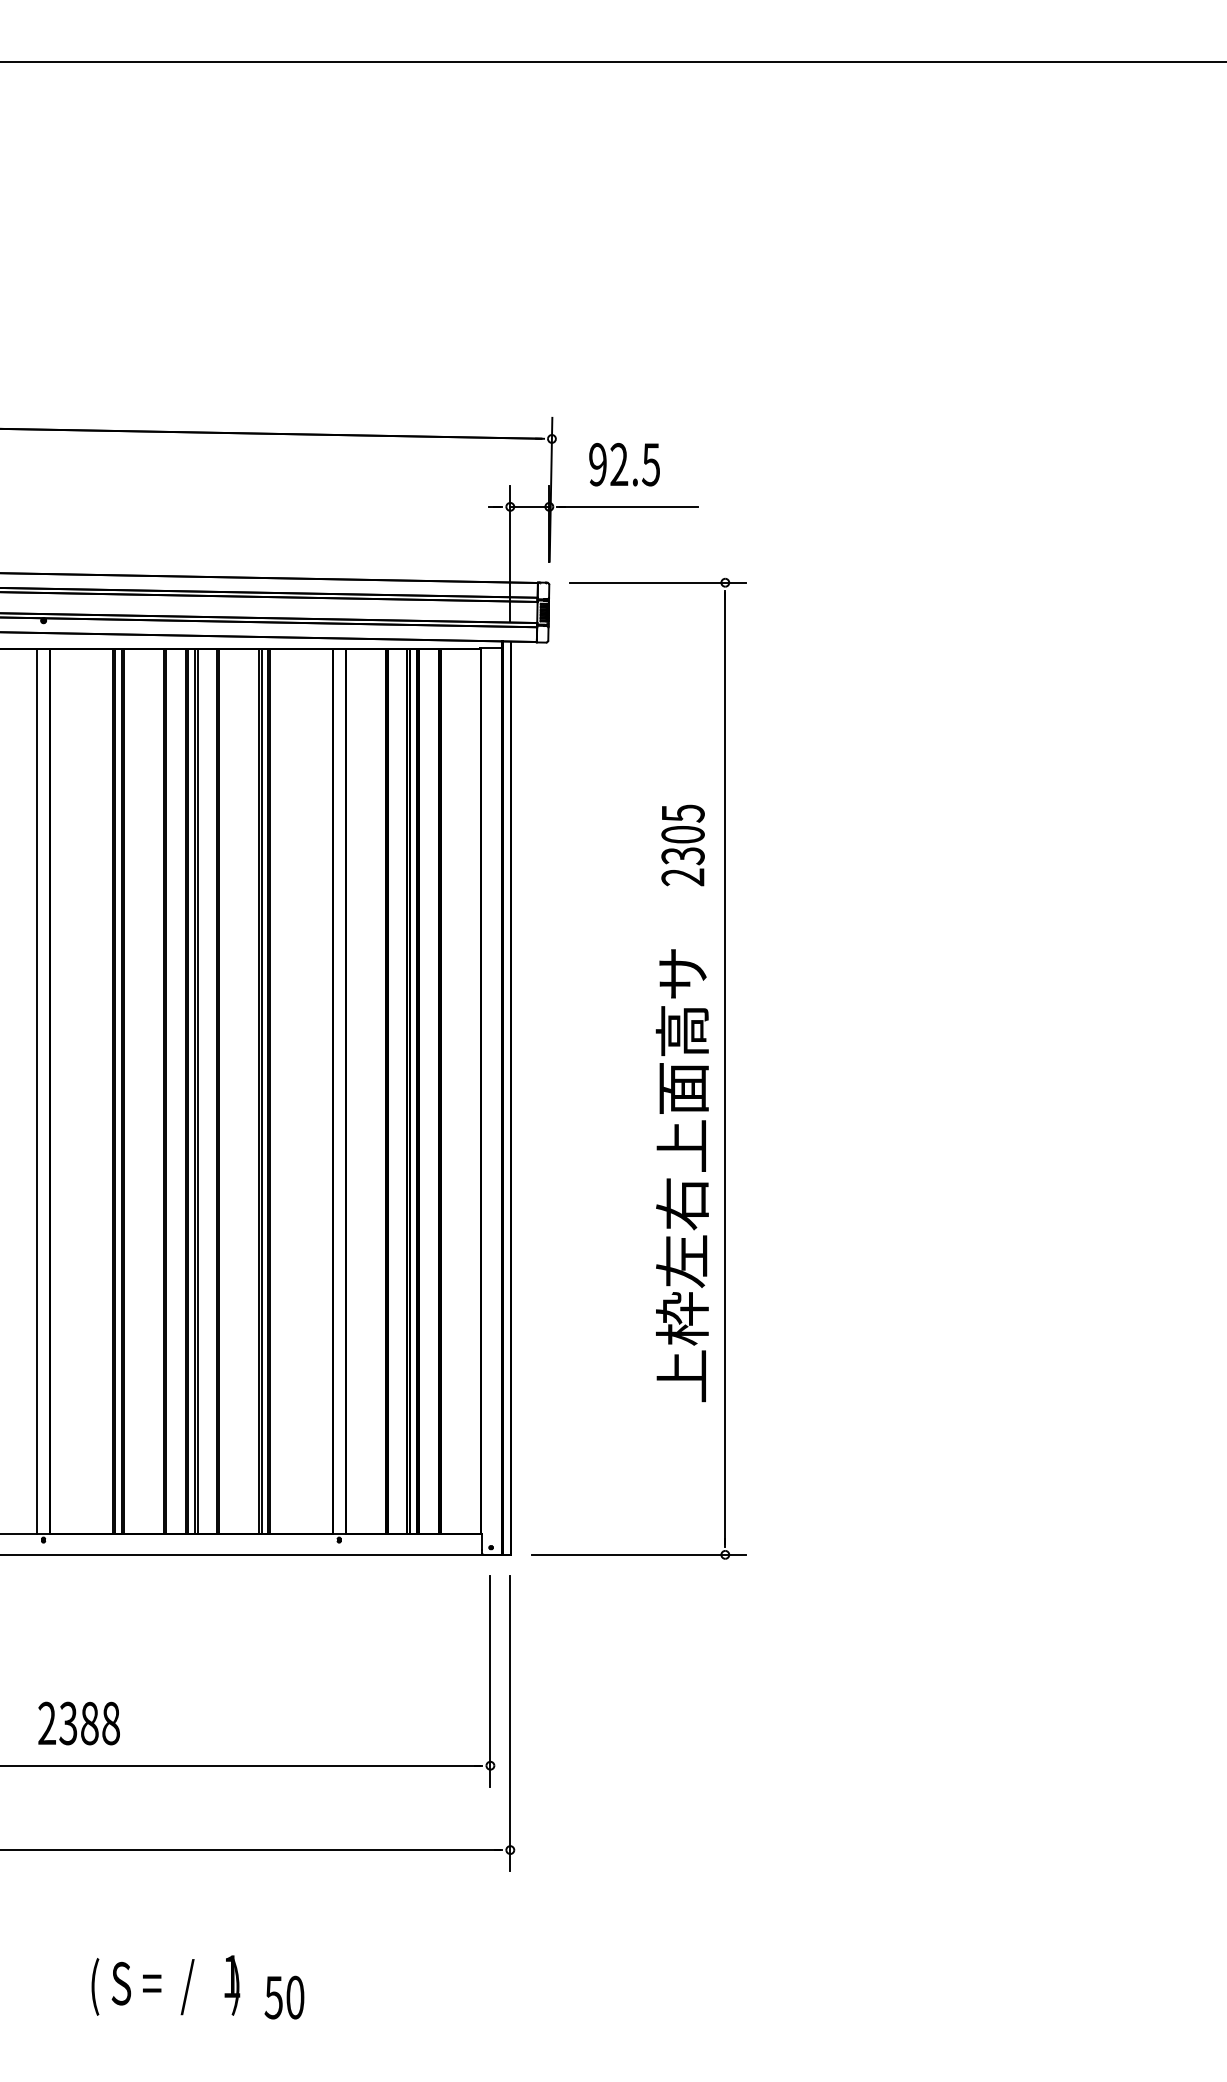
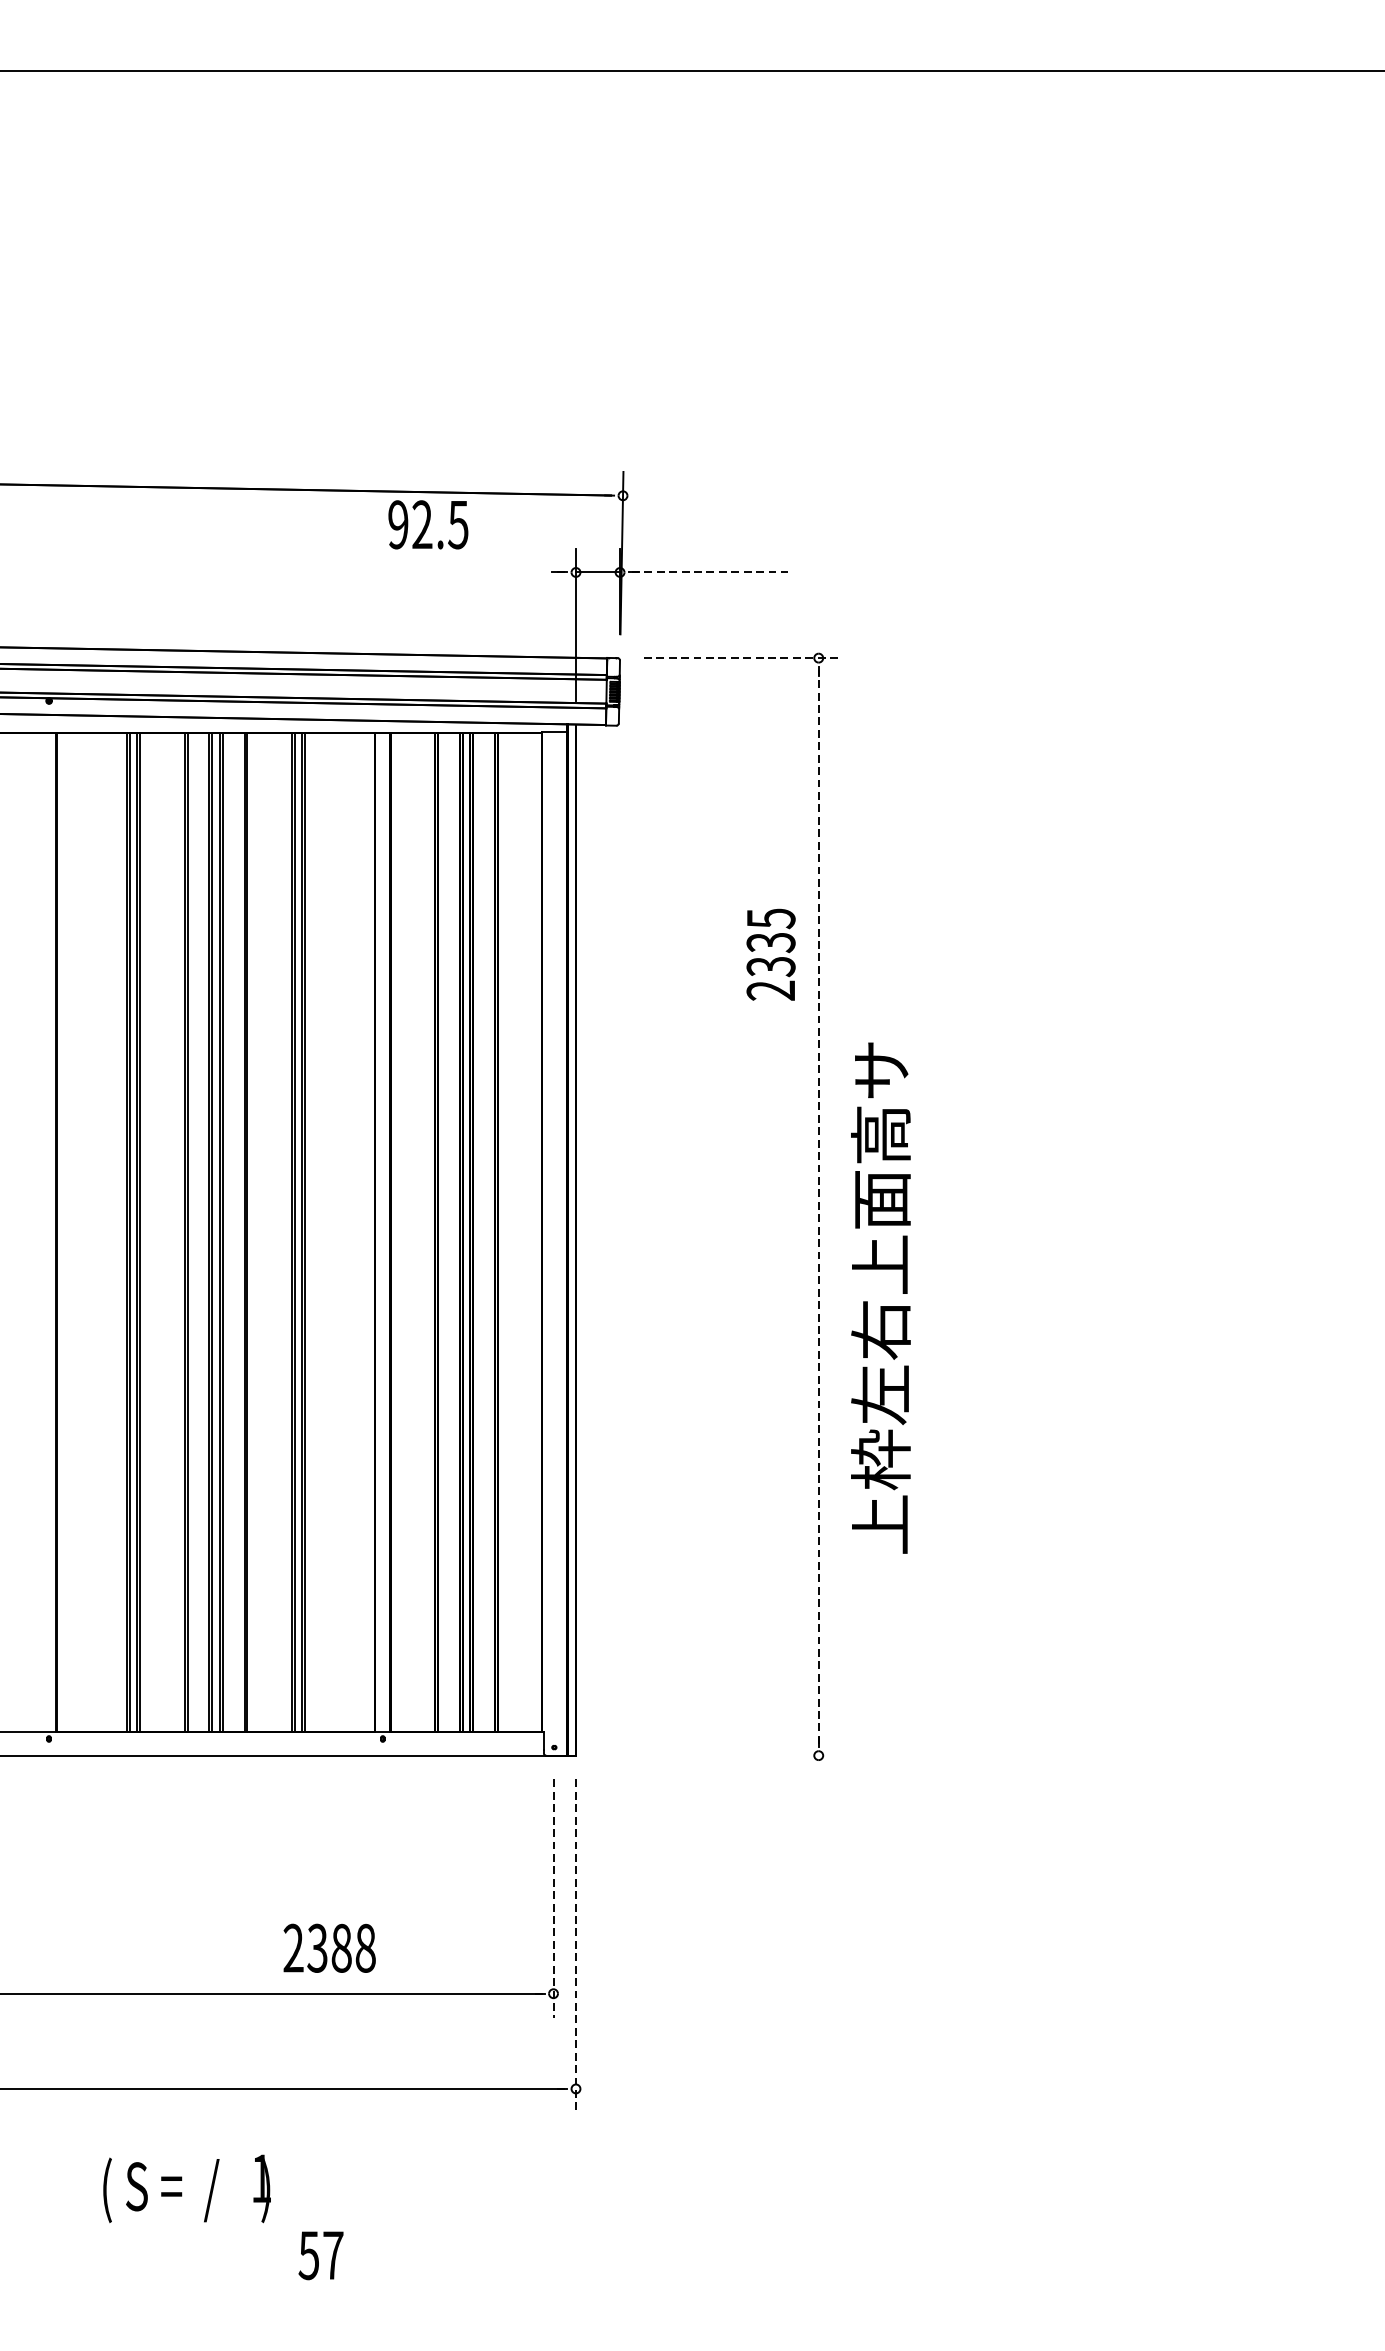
text: (624, 464) -> (428, 524), moved
line: (629, 506) -> (710, 572), solid -> dashed
line: (658, 582) -> (743, 657), solid -> dashed
text: (682, 834) -> (770, 942), 2305 -> 2335
line: (725, 1068) -> (818, 1206), solid -> dashed
line: (37, 1091) -> (42, 1232), removed
text: (681, 1175) -> (879, 1297), moved
line: (638, 1554) -> (720, 1755), removed
line: (490, 1681) -> (553, 1898), solid -> dashed
text: (78, 1723) -> (328, 1948), moved
line: (510, 1723) -> (576, 1946), solid -> dashed
text: (165, 1985) -> (186, 2188), moved
text: (295, 1997) -> (333, 2255), 50 -> 57

